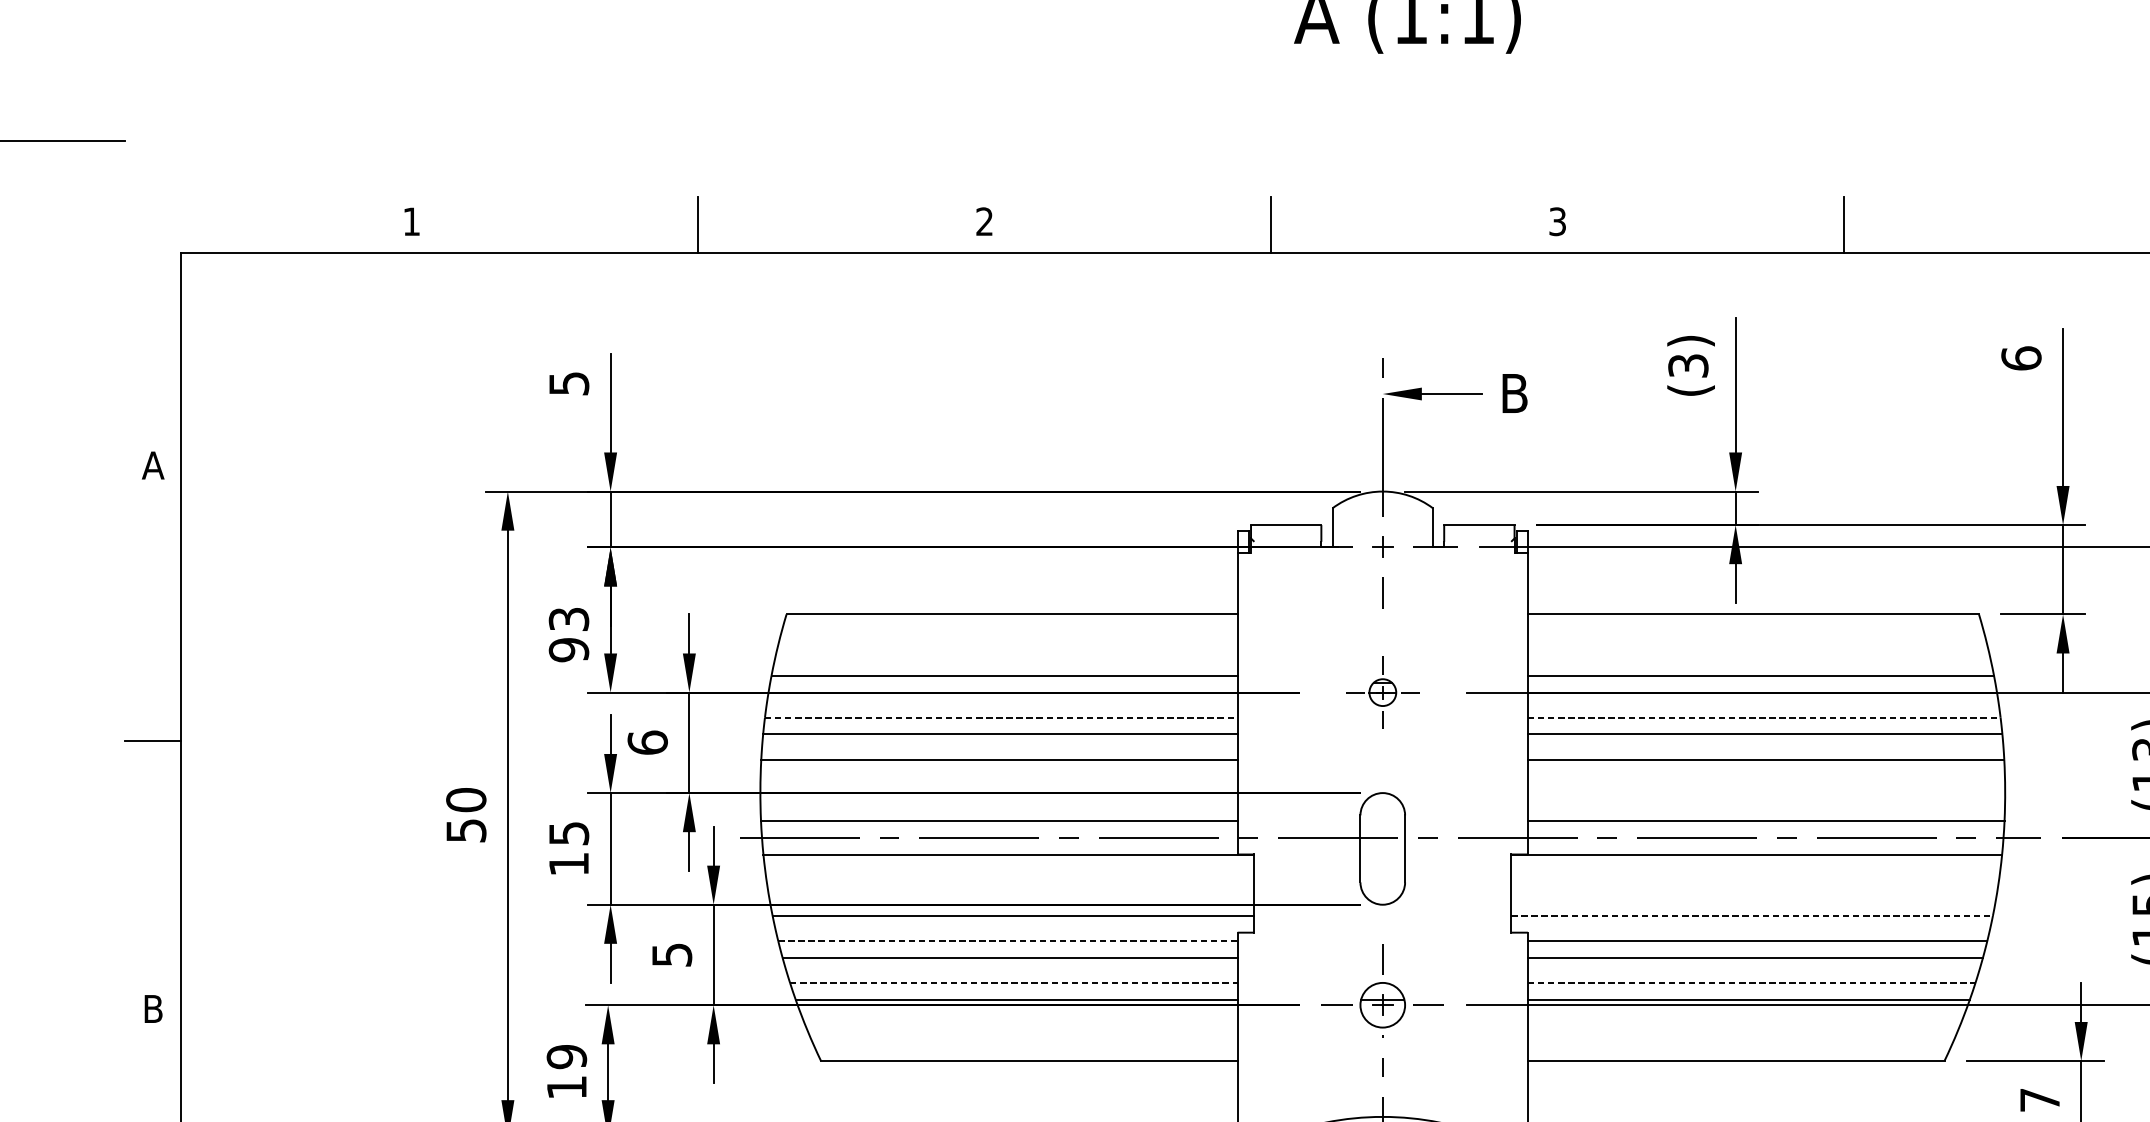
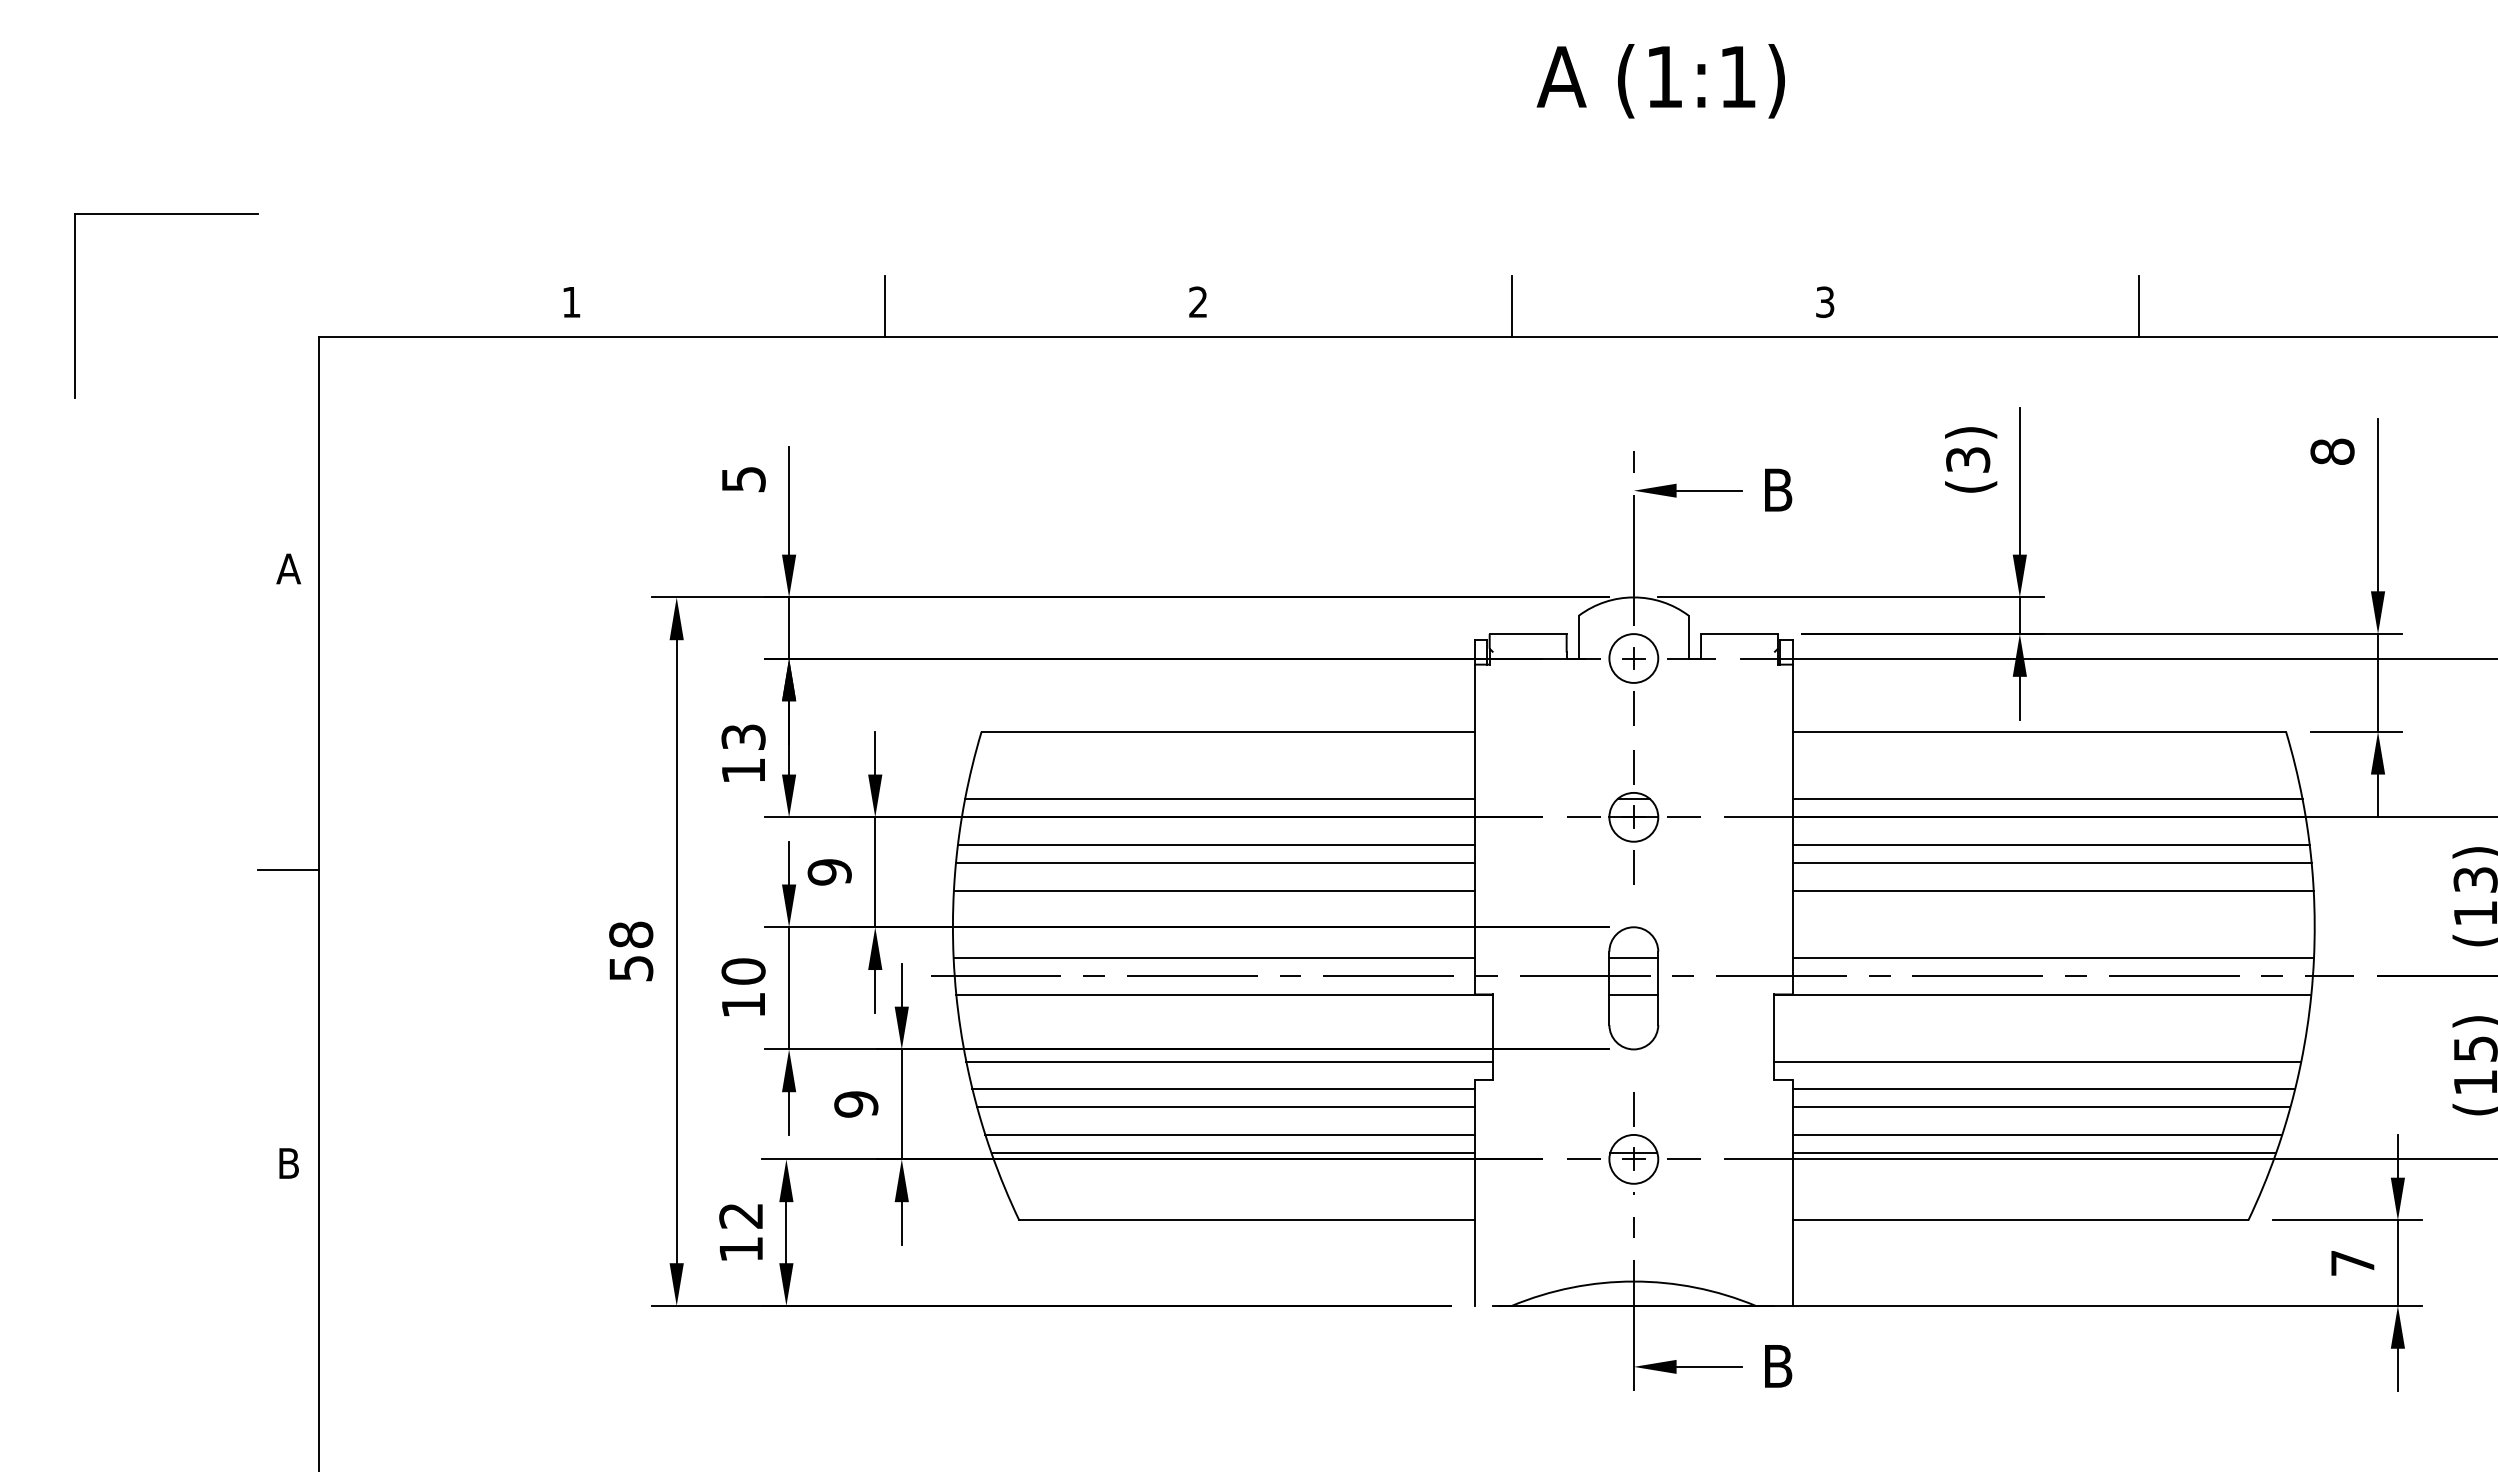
text: (2021, 358) -> (2332, 451), 6 -> 8
circle: (1382, 547) -> (1633, 658), added
text: (568, 649) -> (743, 770), 93 -> 13
part: (1382, 692) -> (1633, 817), size x1.67
line: (1001, 717) -> (1216, 844), dashed -> solid
line: (1764, 717) -> (2051, 844), dashed -> solid
text: (647, 742) -> (829, 871), 6 -> 9
text: (466, 799) -> (631, 934), 50 -> 58
line: (1382, 820) -> (1633, 957), added
text: (568, 833) -> (743, 971), 15 -> 10
line: (1382, 854) -> (1633, 994), added
line: (1752, 915) -> (2038, 1061), dashed -> solid
line: (1008, 941) -> (1224, 1089), dashed -> solid
text: (672, 955) -> (856, 1104), 5 -> 9
line: (1014, 982) -> (1230, 1134), dashed -> solid
line: (1751, 982) -> (2037, 1134), dashed -> solid
text: (567, 1056) -> (741, 1215), 19 -> 12

